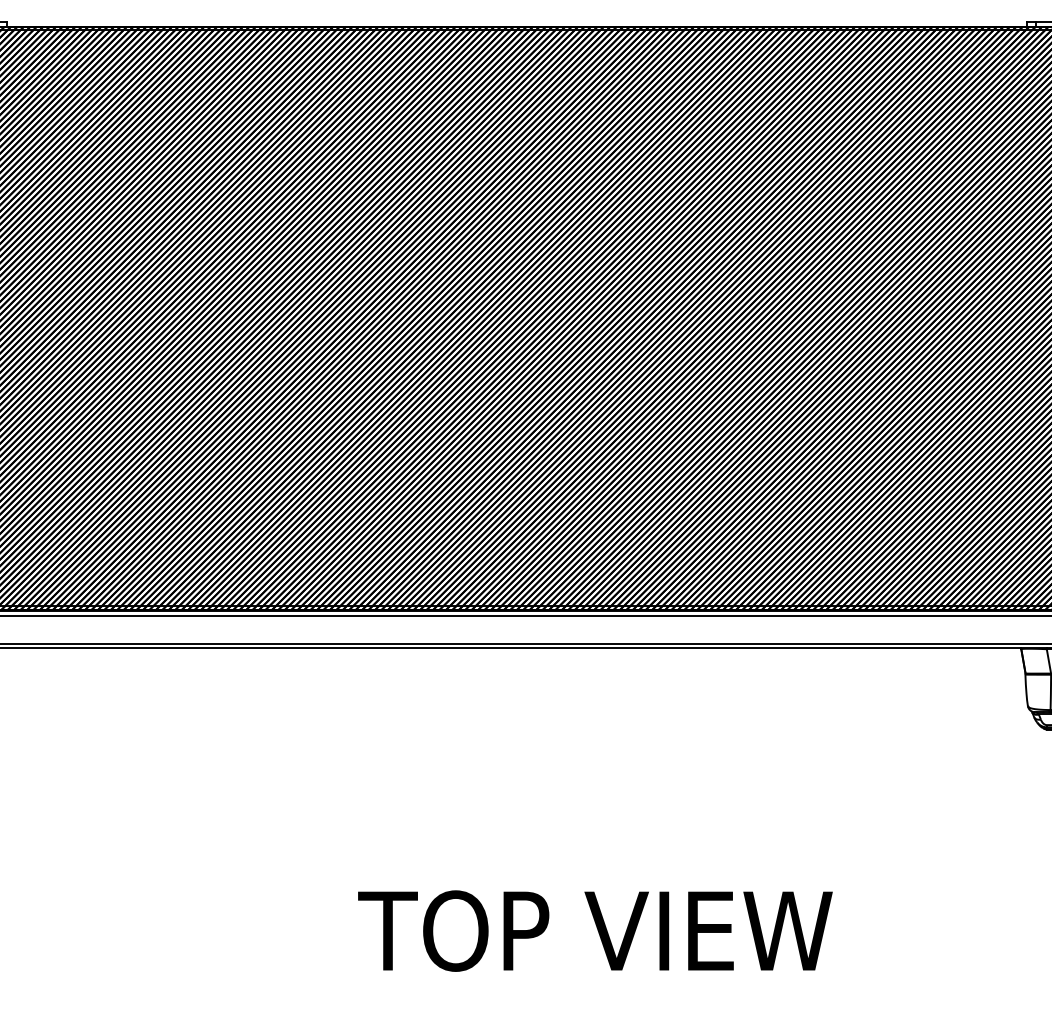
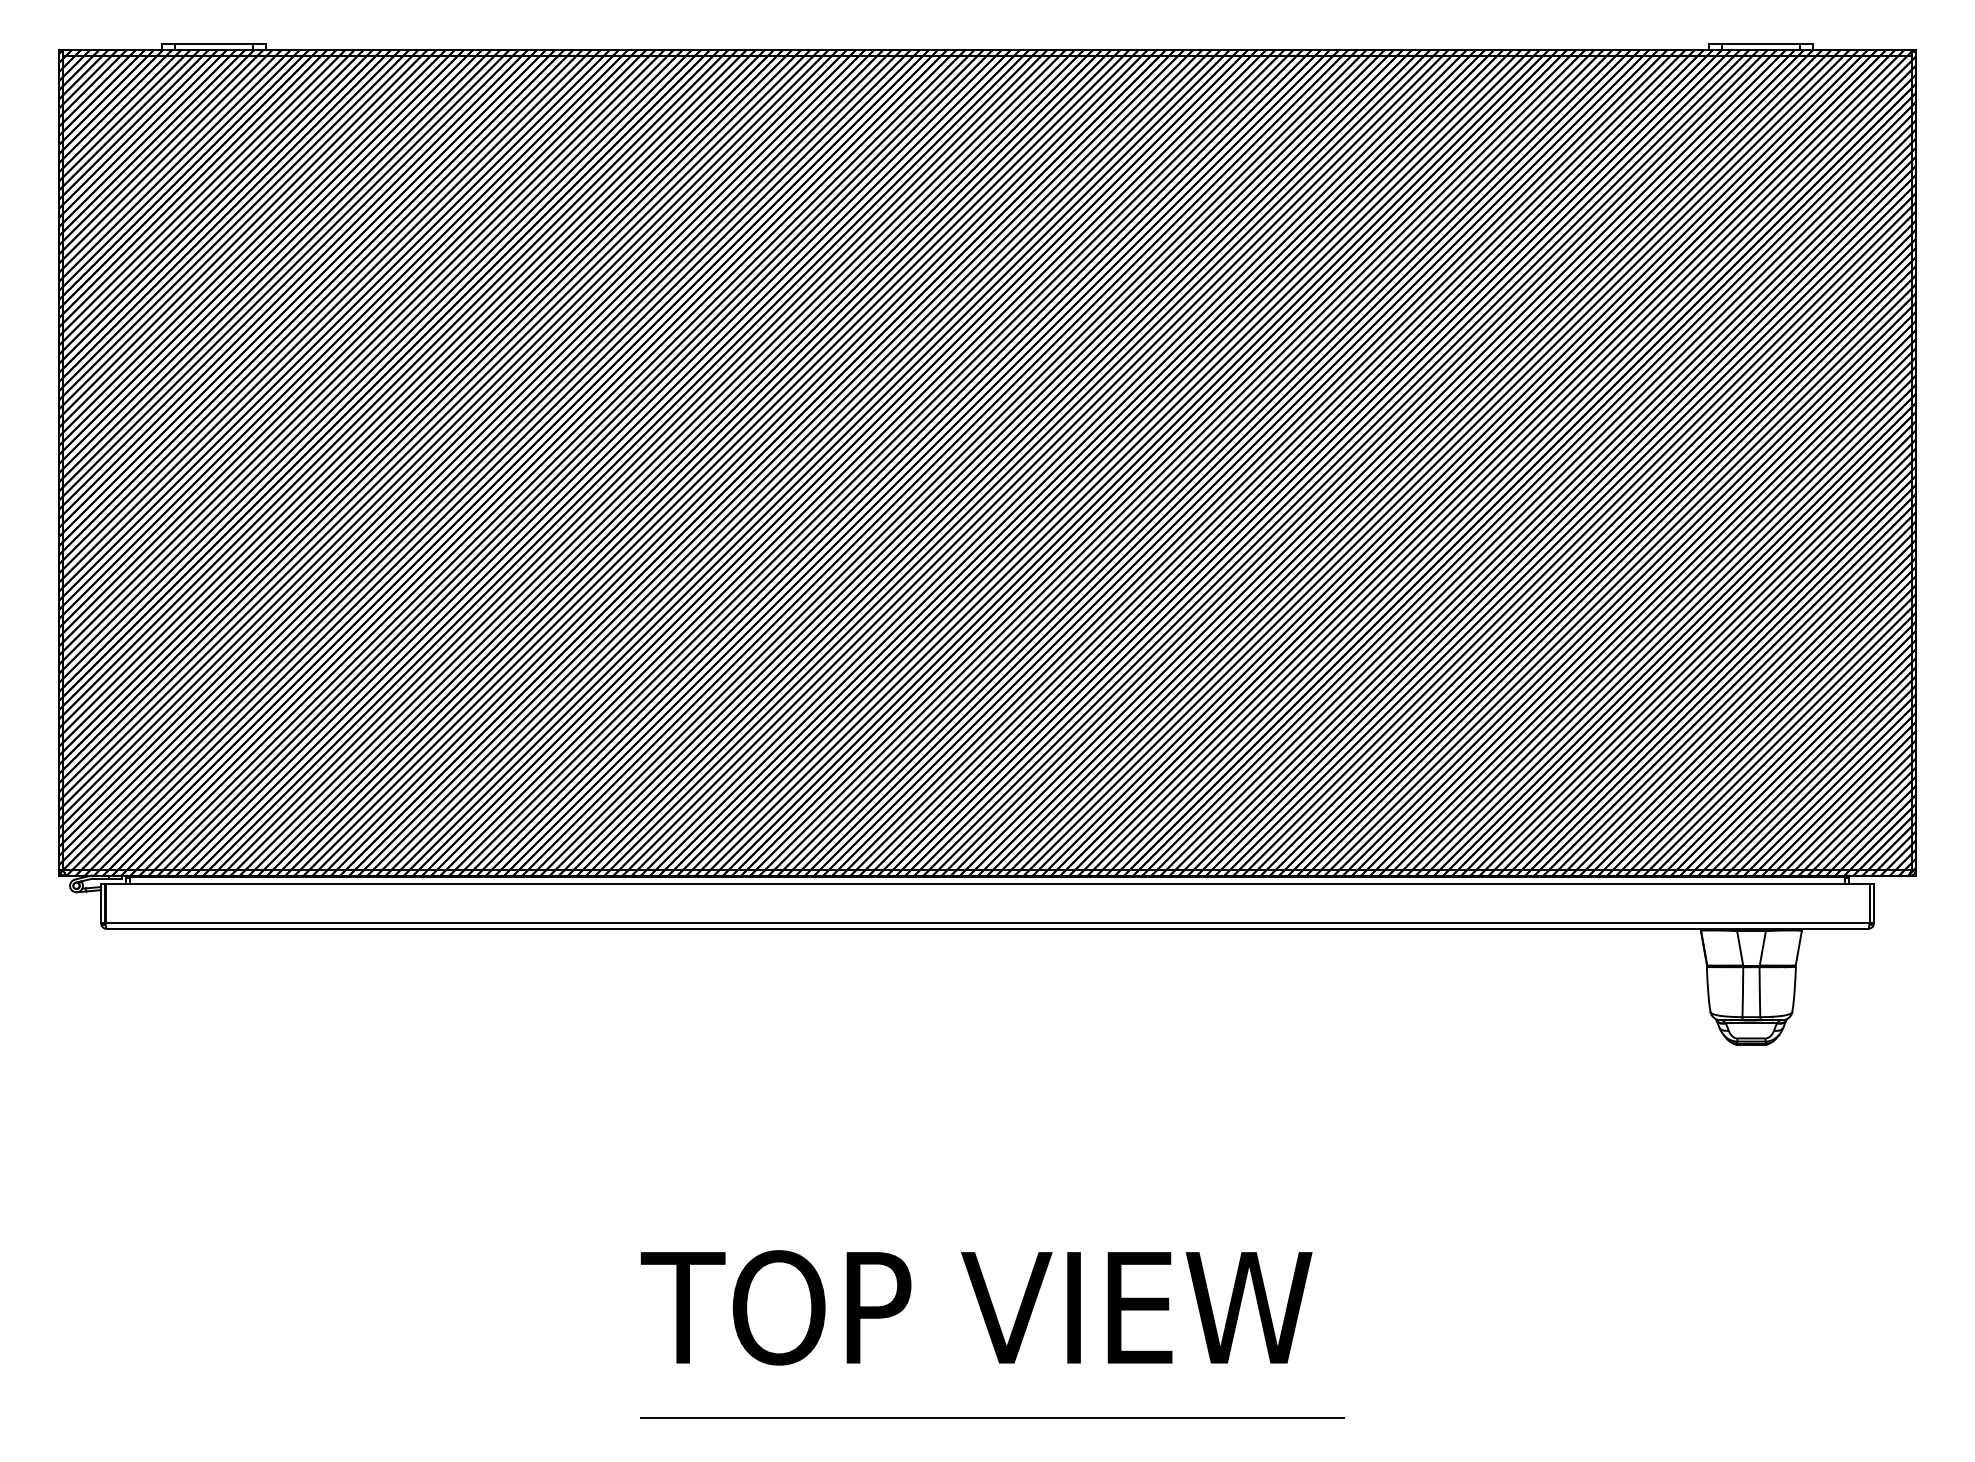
text: (595, 930) -> (976, 1307), moved
line: (520, 993) -> (992, 1418), added

